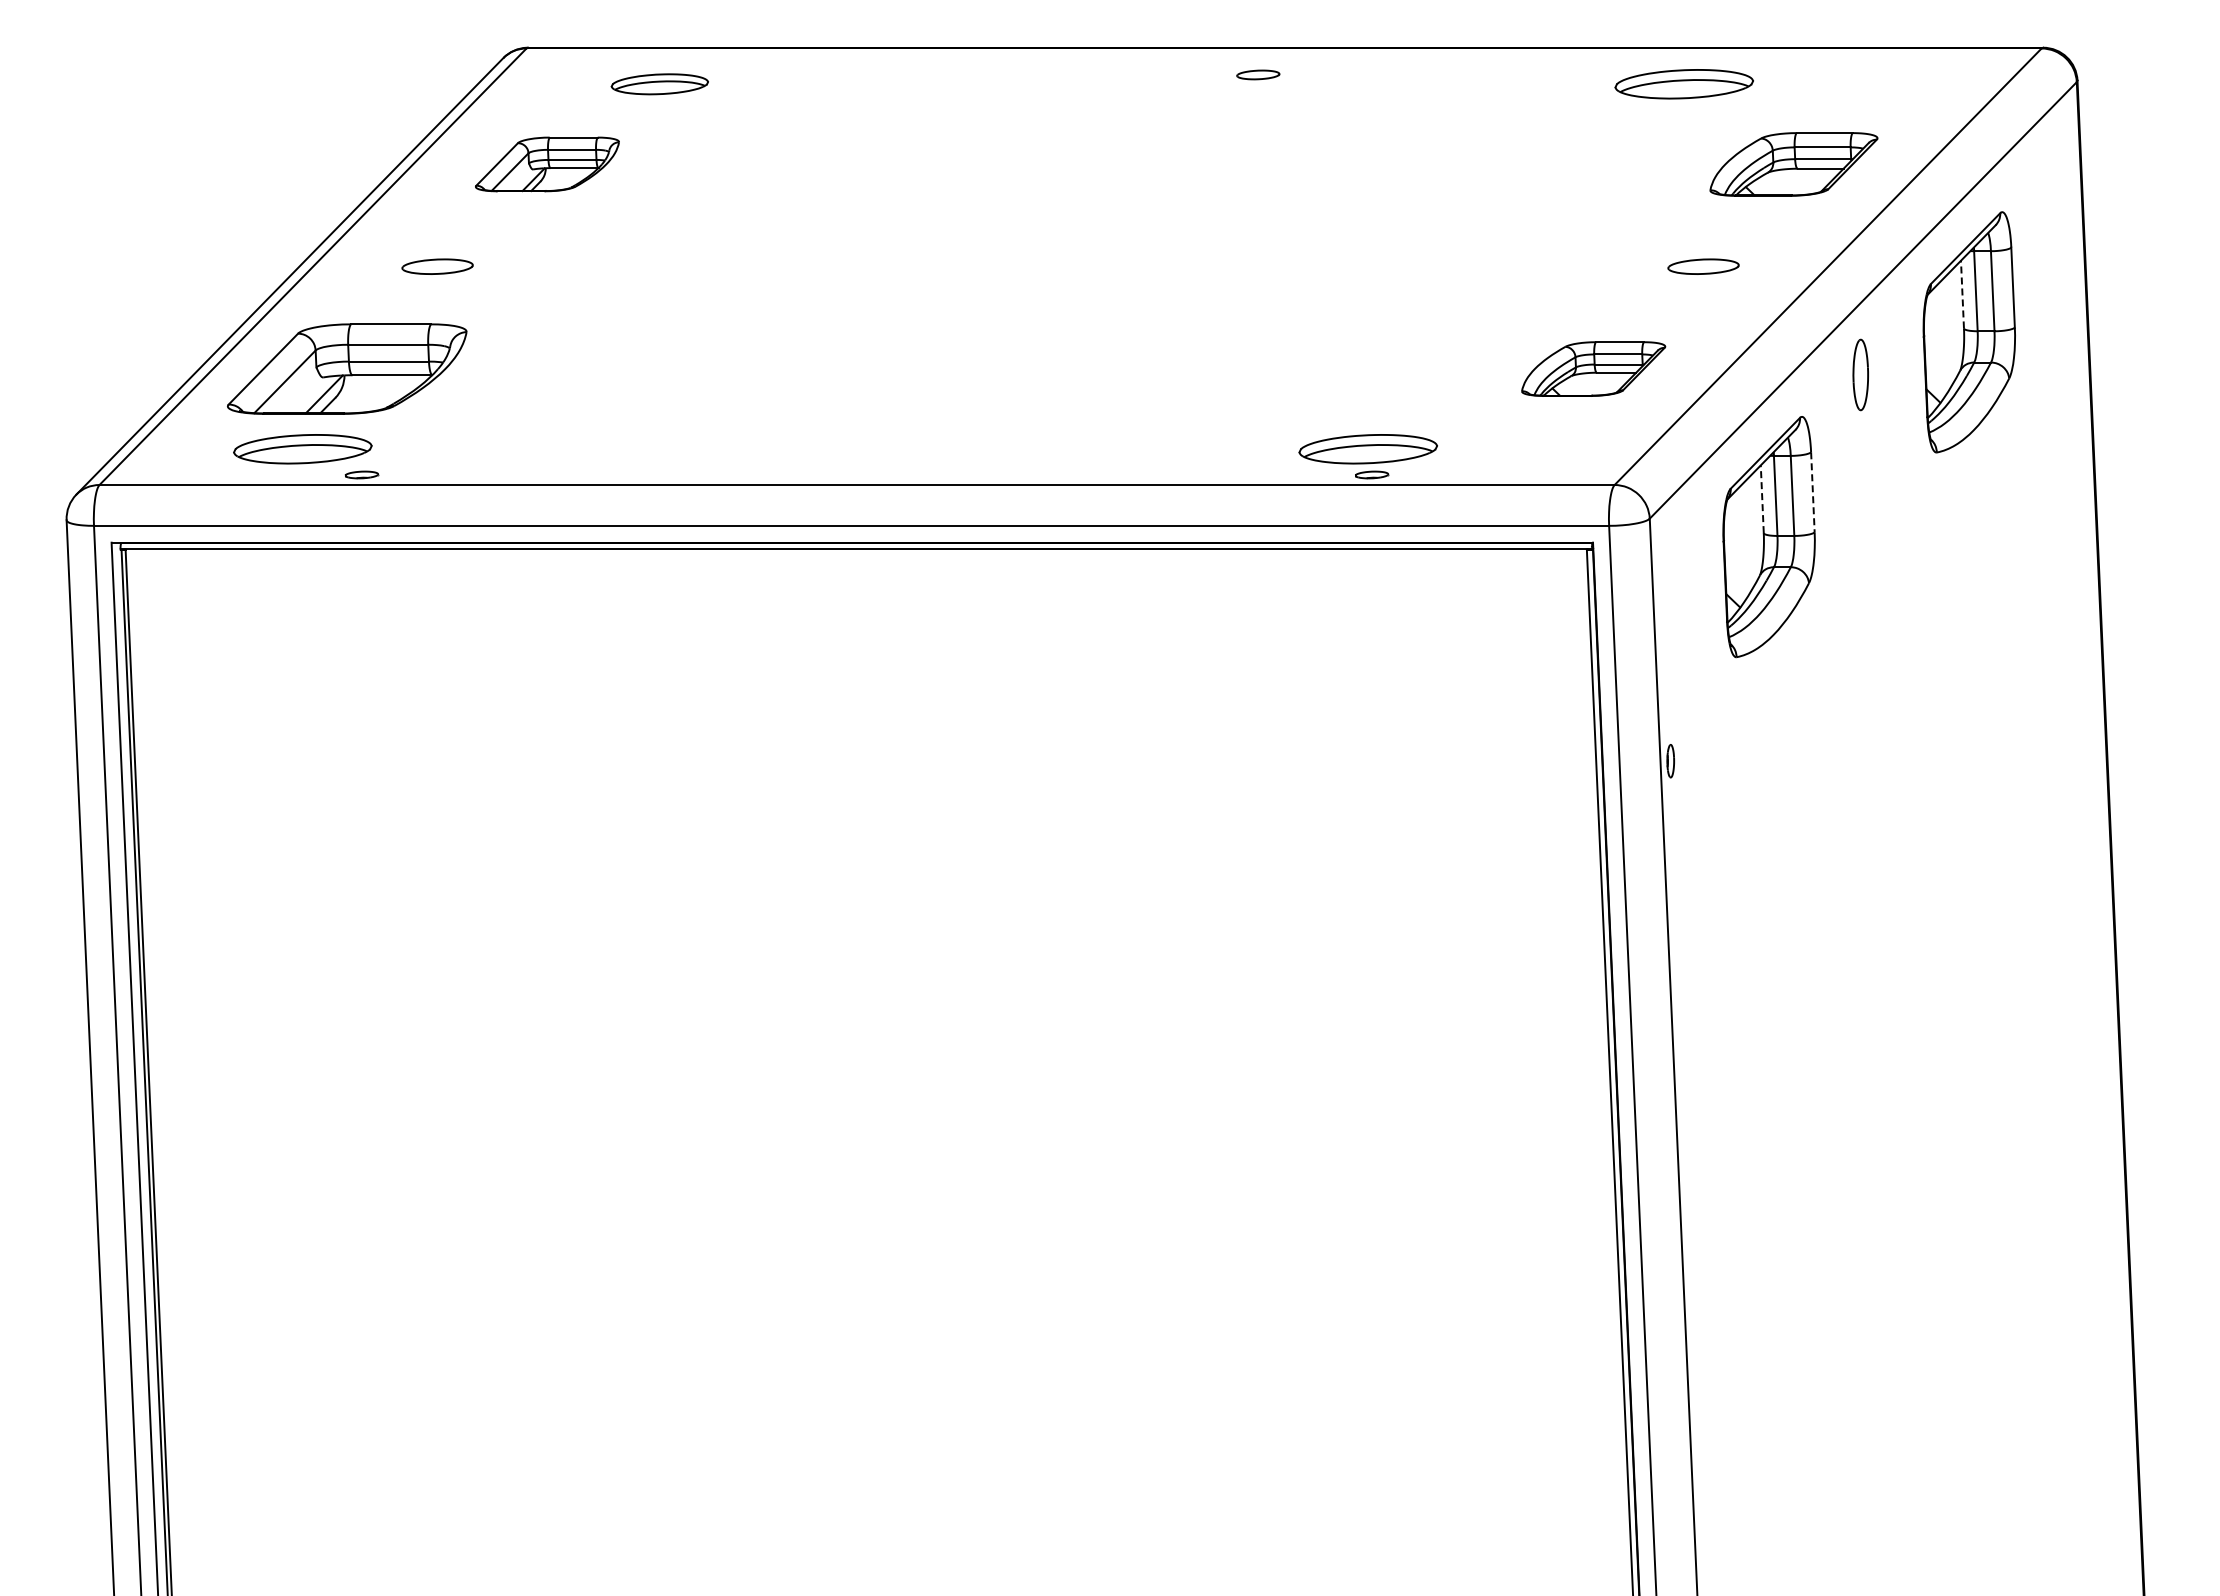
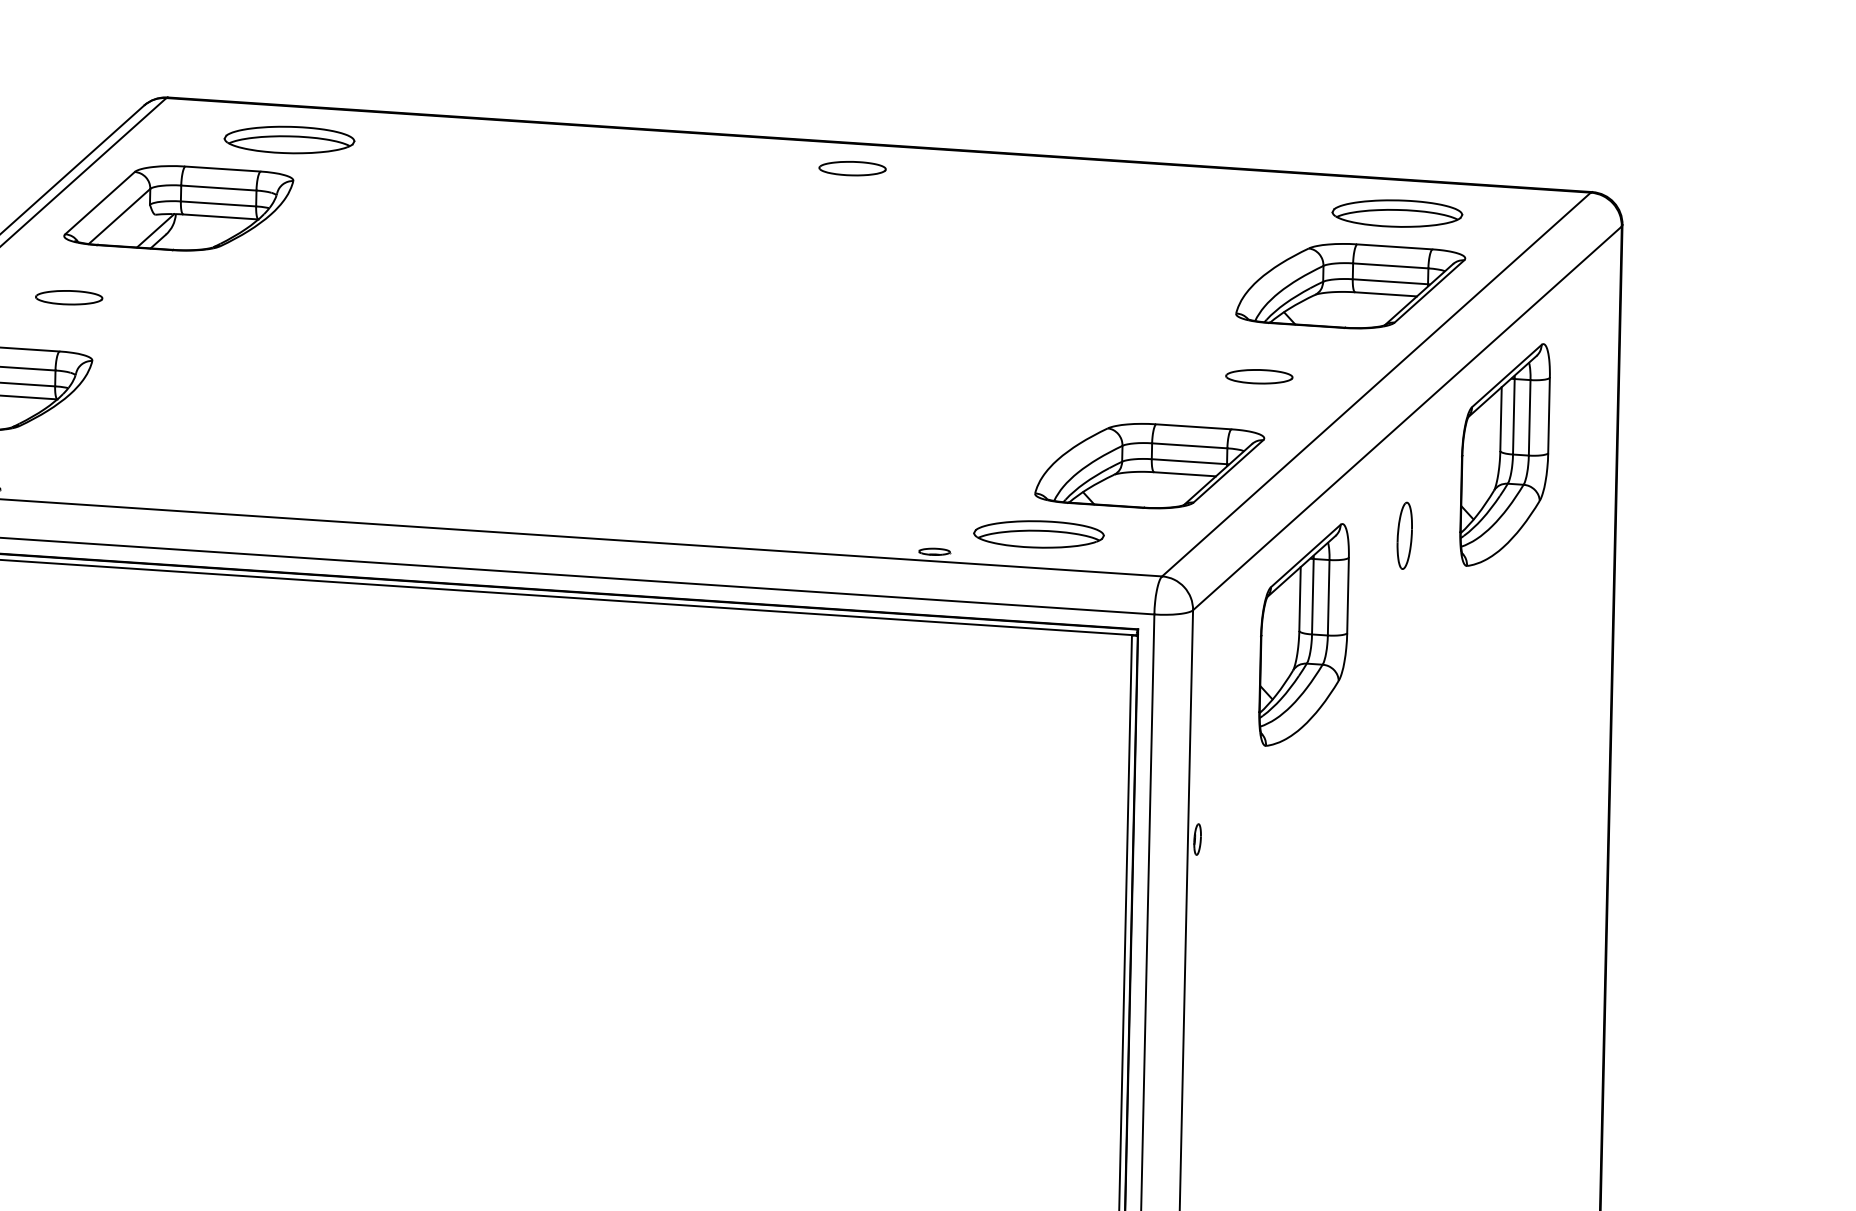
part: (1258, 74) -> (852, 168), size x1.67
part: (659, 84) -> (289, 140), size x1.43
part: (1683, 84) -> (1396, 213), moved
part: (547, 164) -> (178, 208), size x1.67
part: (1793, 164) -> (1350, 286), size x1.43
line: (1962, 294) -> (1501, 419), dashed -> solid
part: (1593, 368) -> (1149, 465), size x1.67
part: (1860, 374) -> (1404, 535), moved
part: (1367, 449) -> (1038, 534), moved
line: (1812, 492) -> (1347, 595), dashed -> solid
line: (1762, 499) -> (1300, 599), dashed -> solid

